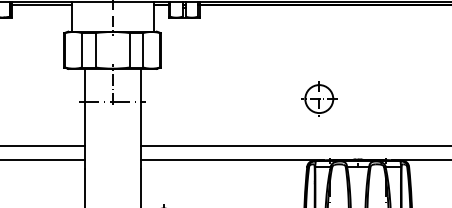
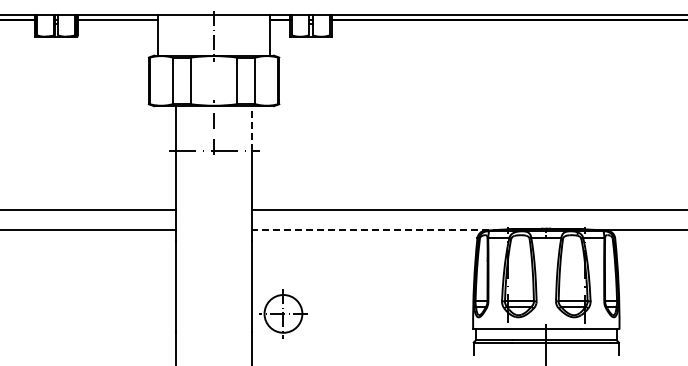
line: (140, 84) -> (251, 127), solid -> dashed
part: (319, 98) -> (493, 146), removed
line: (231, 160) -> (375, 229), solid -> dashed

